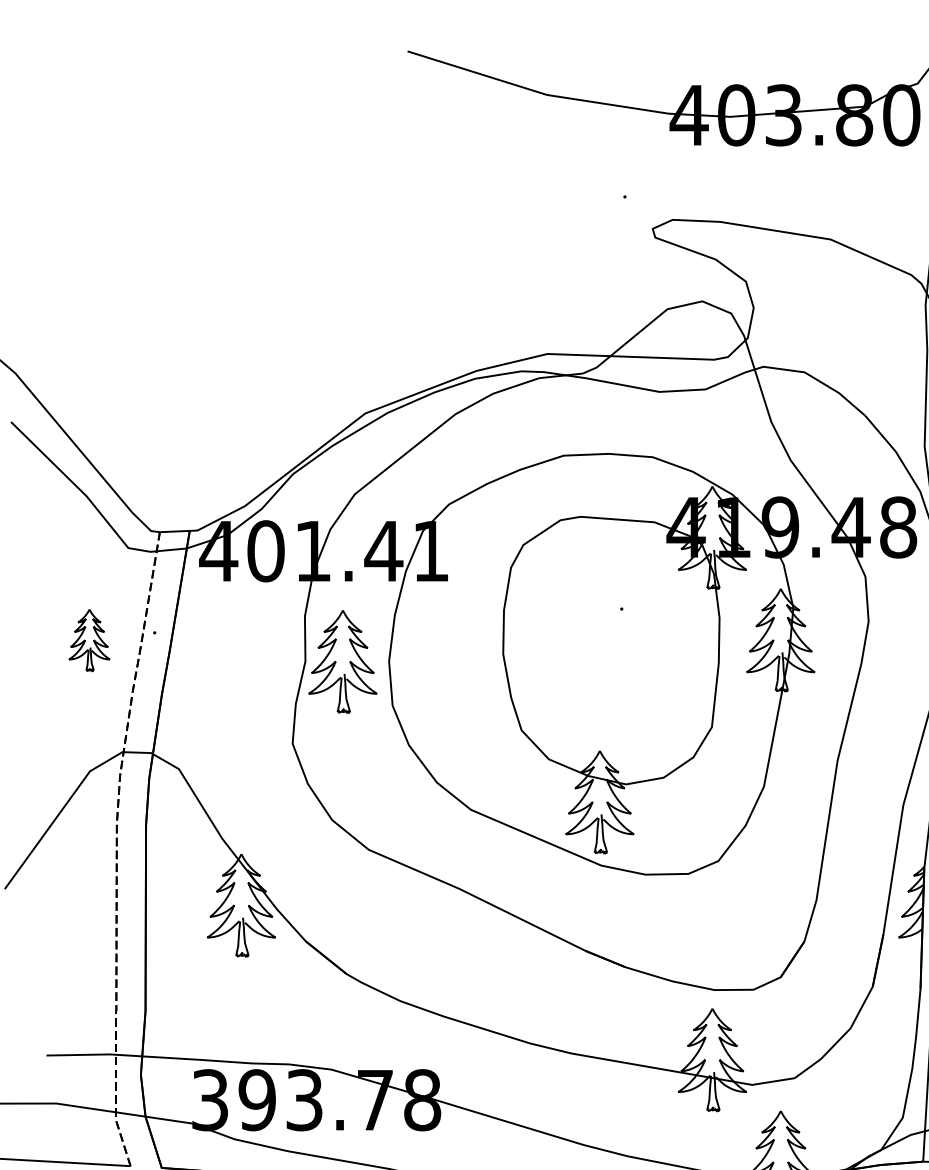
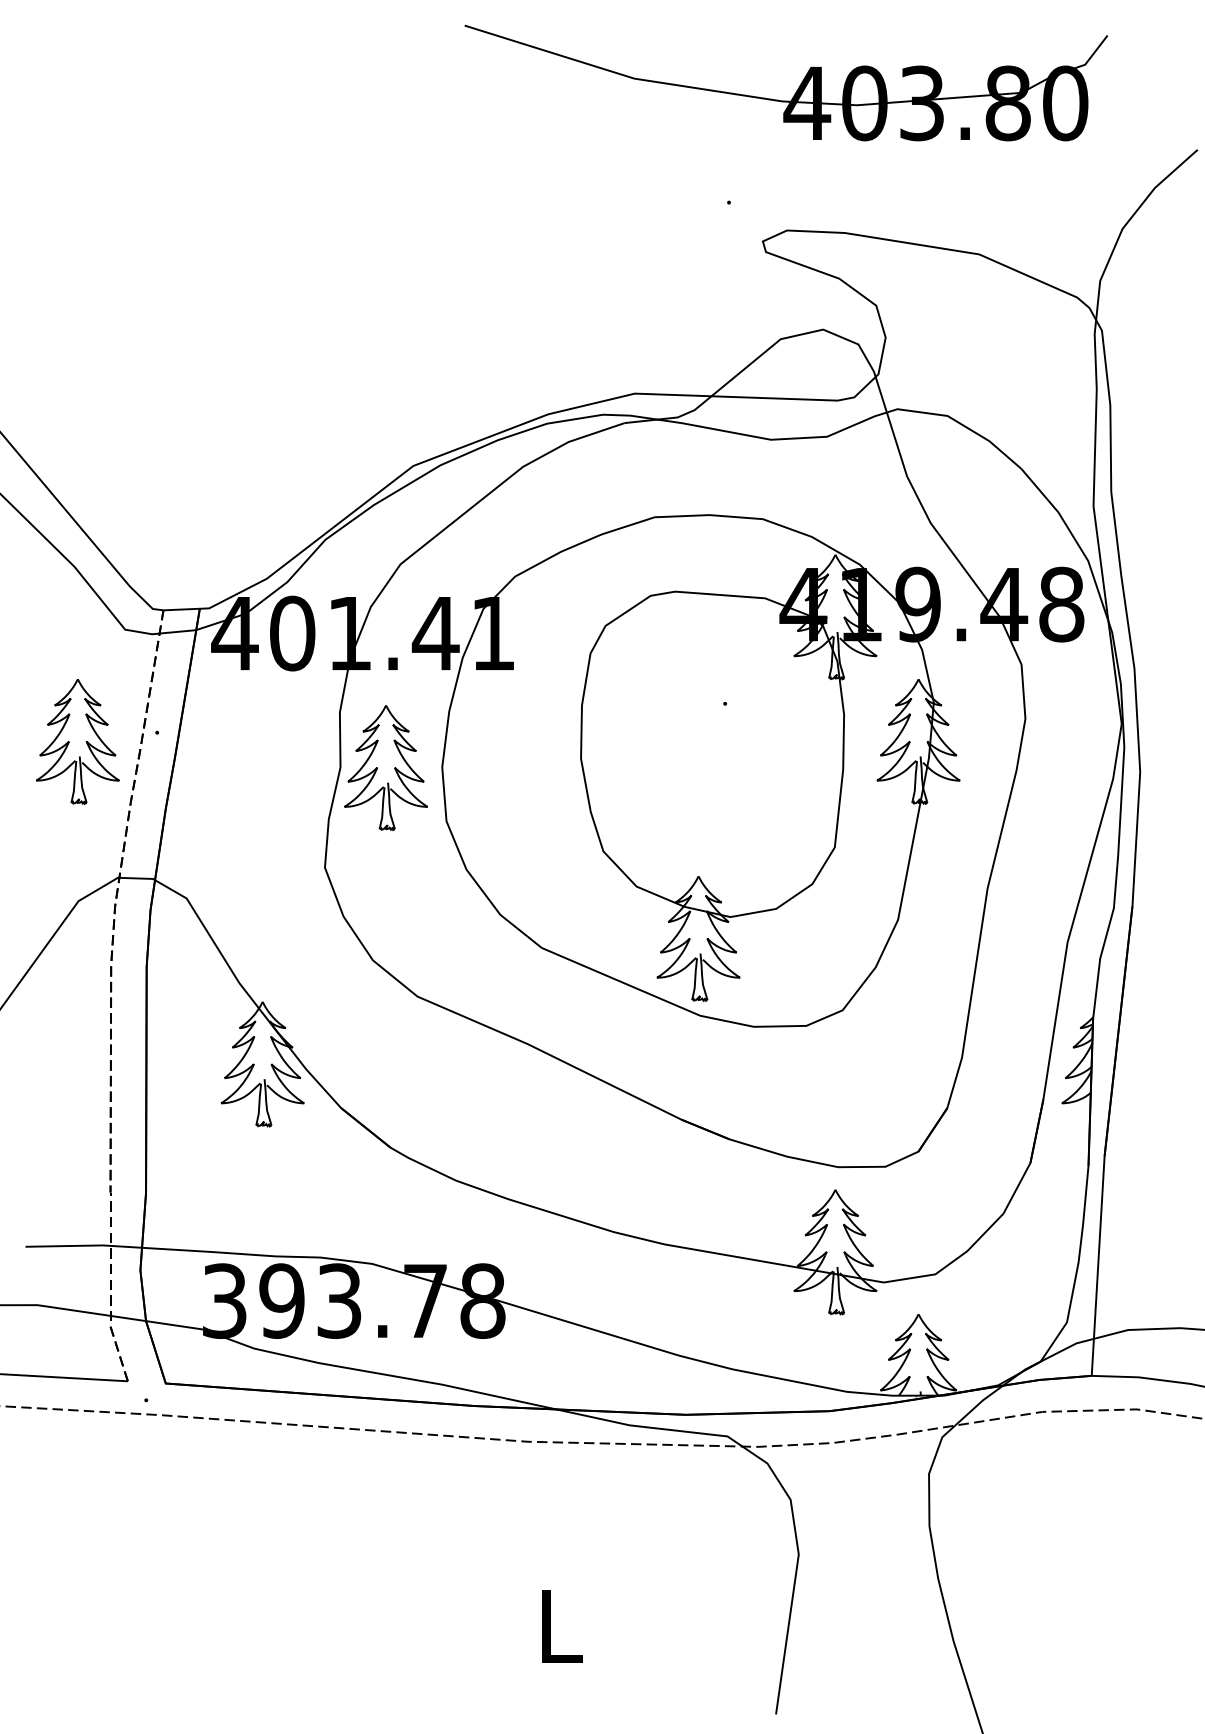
part: (89, 640) -> (77, 741), size x1.67

